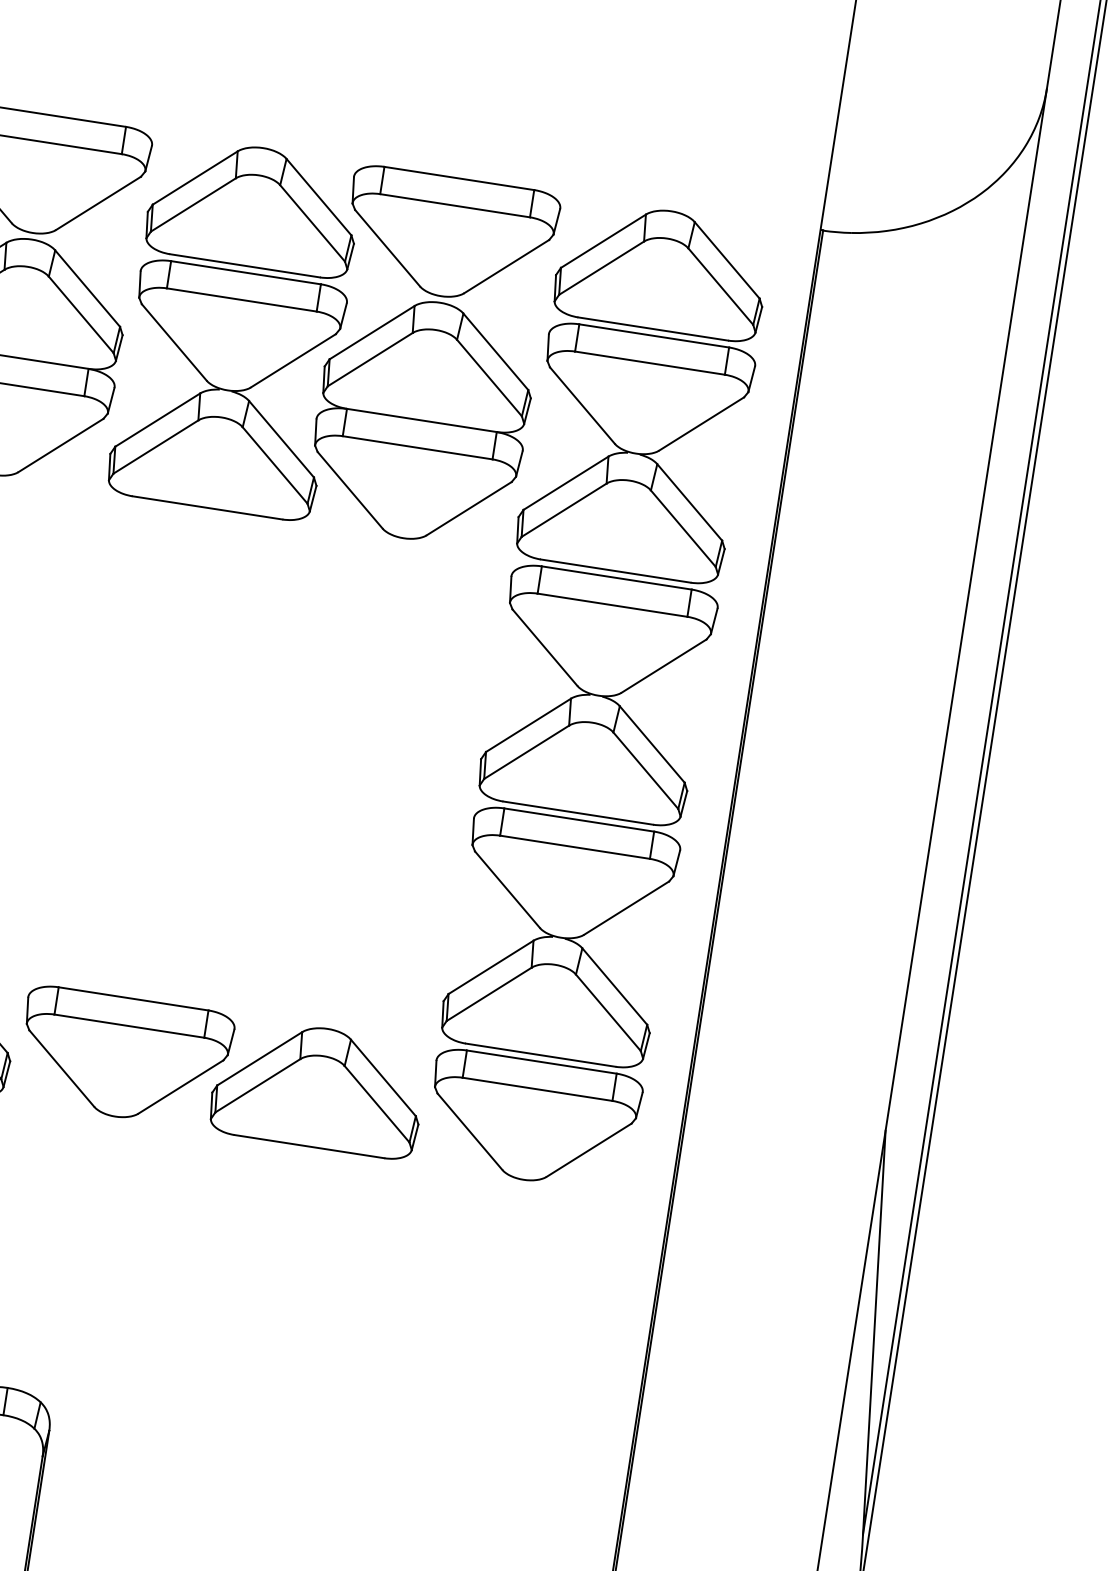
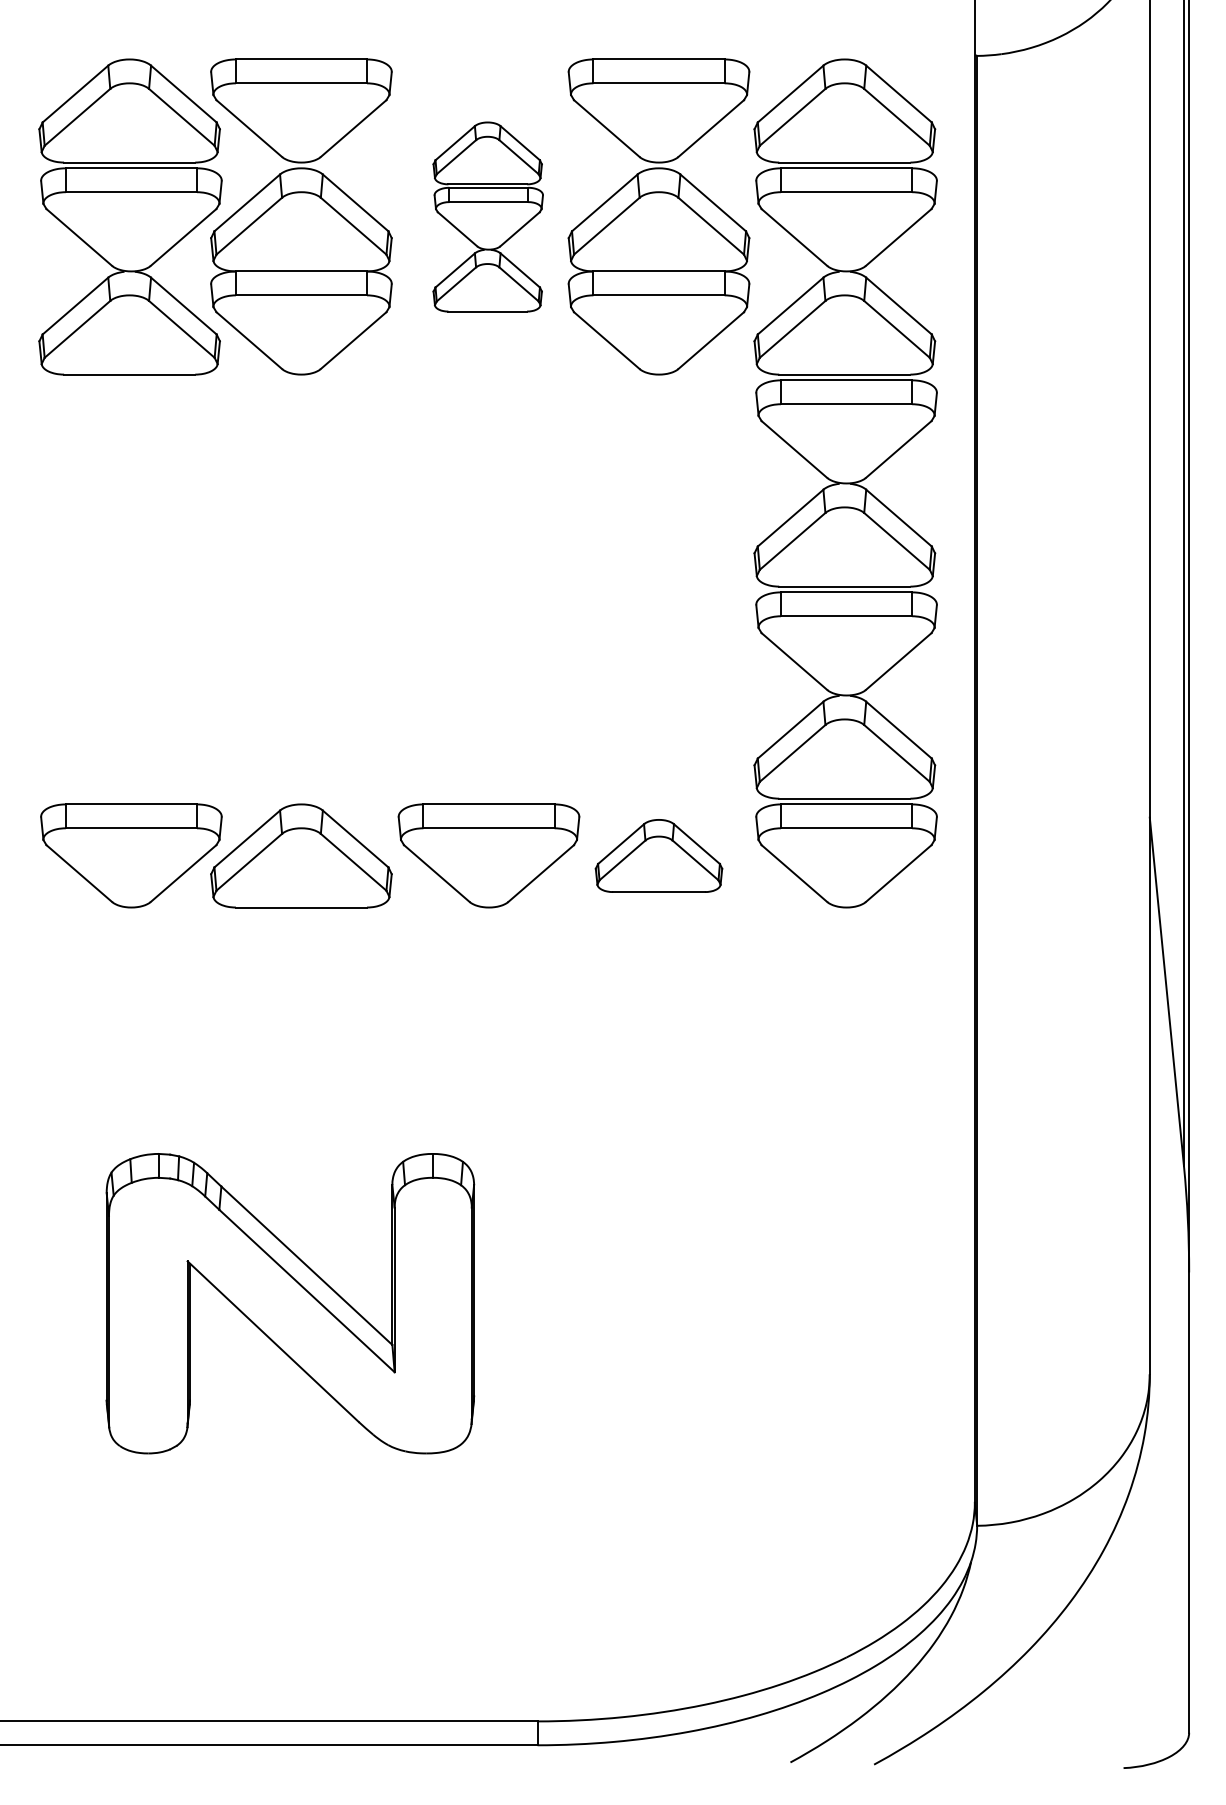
part: (236, 327) -> (488, 216), size x0.6
part: (318, 1087) -> (658, 855), size x0.7

